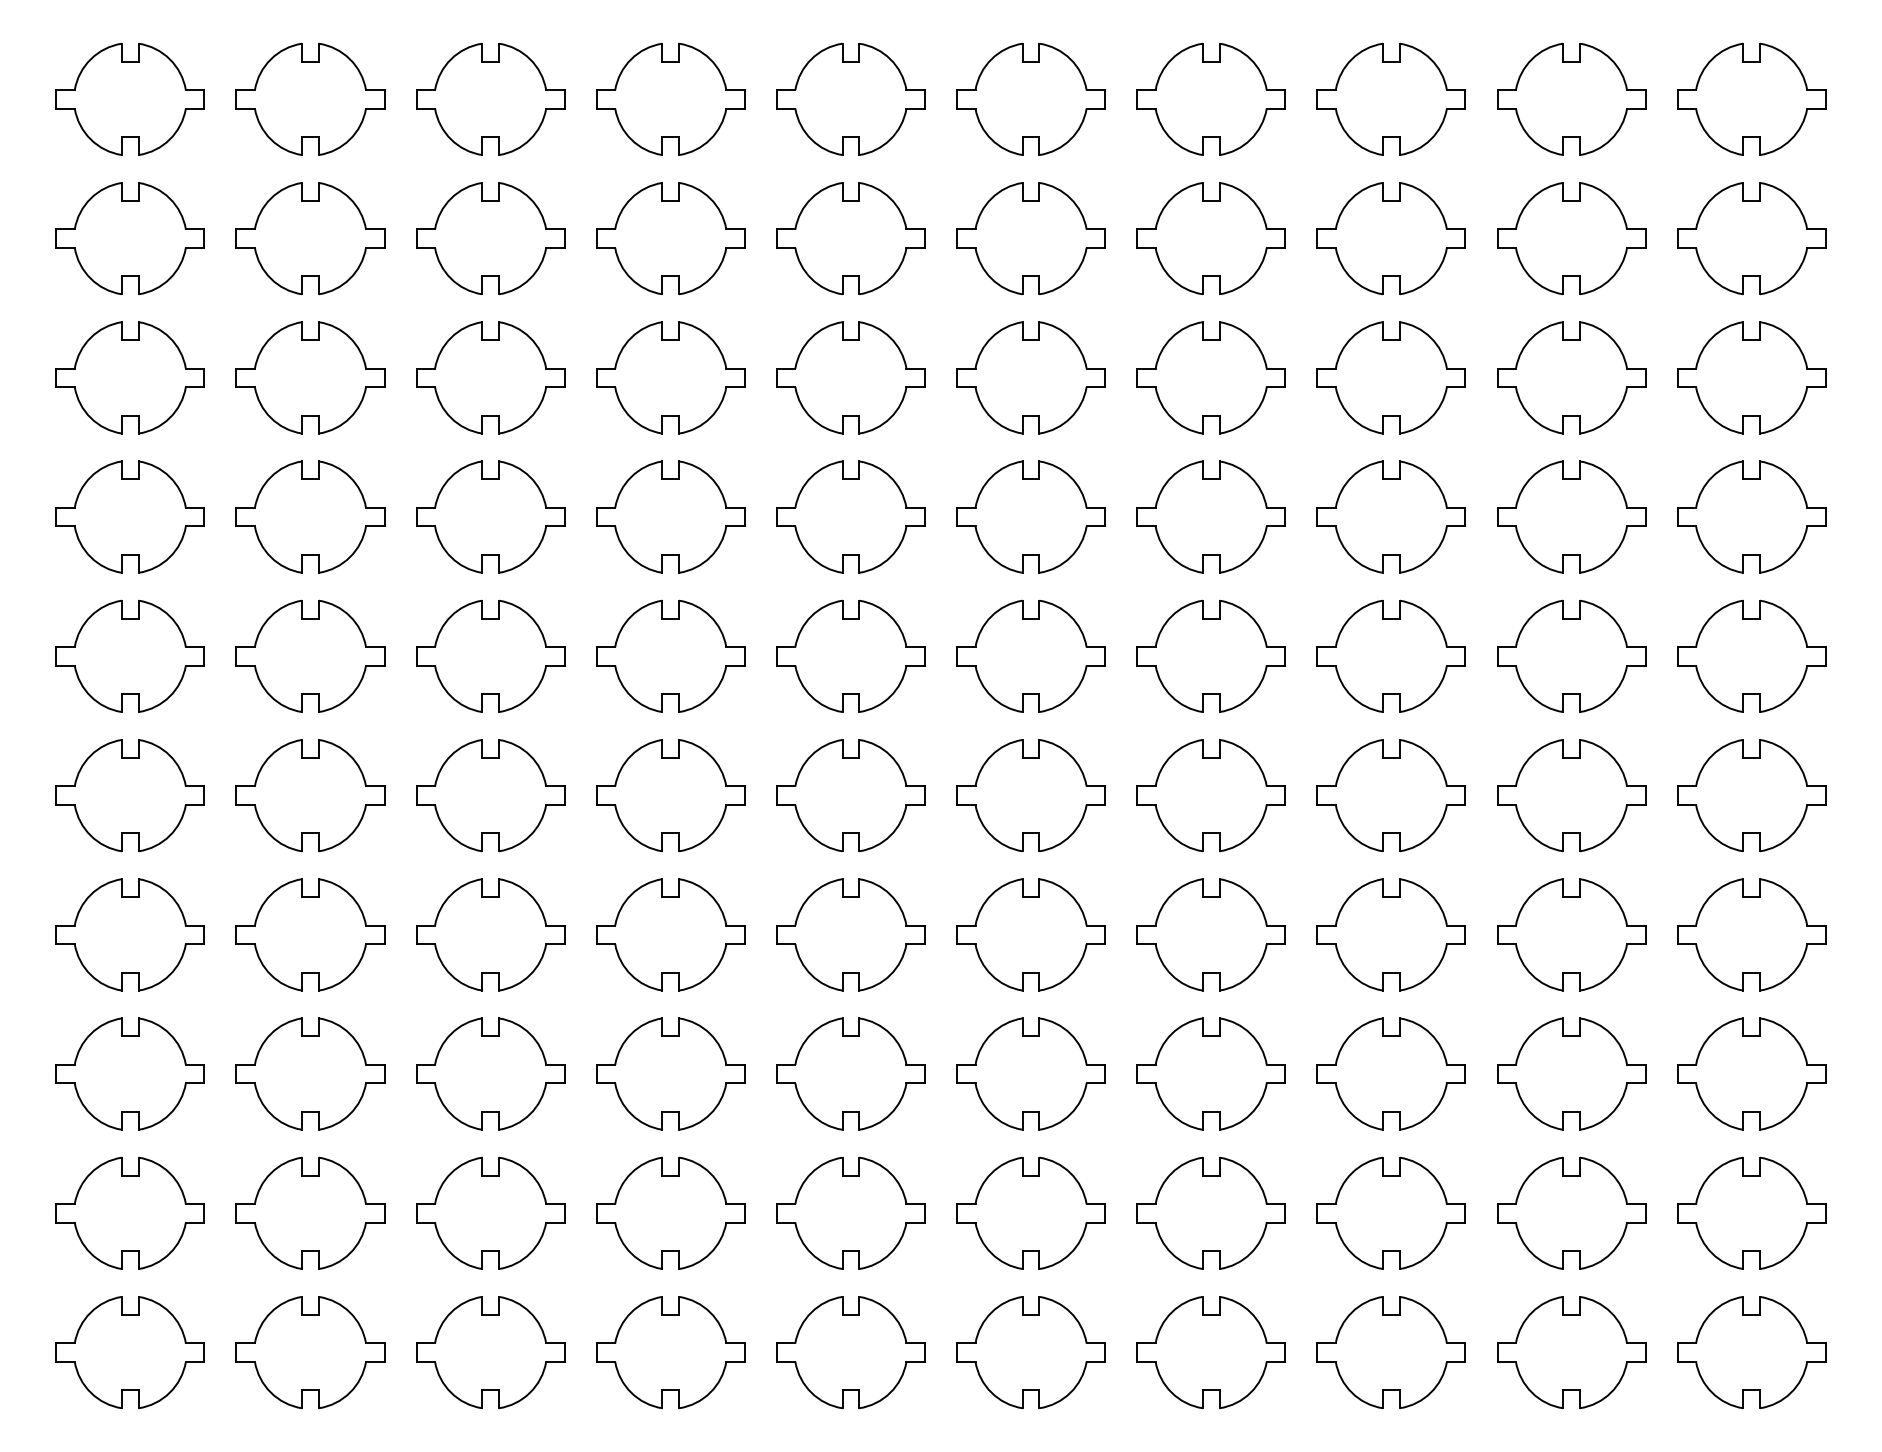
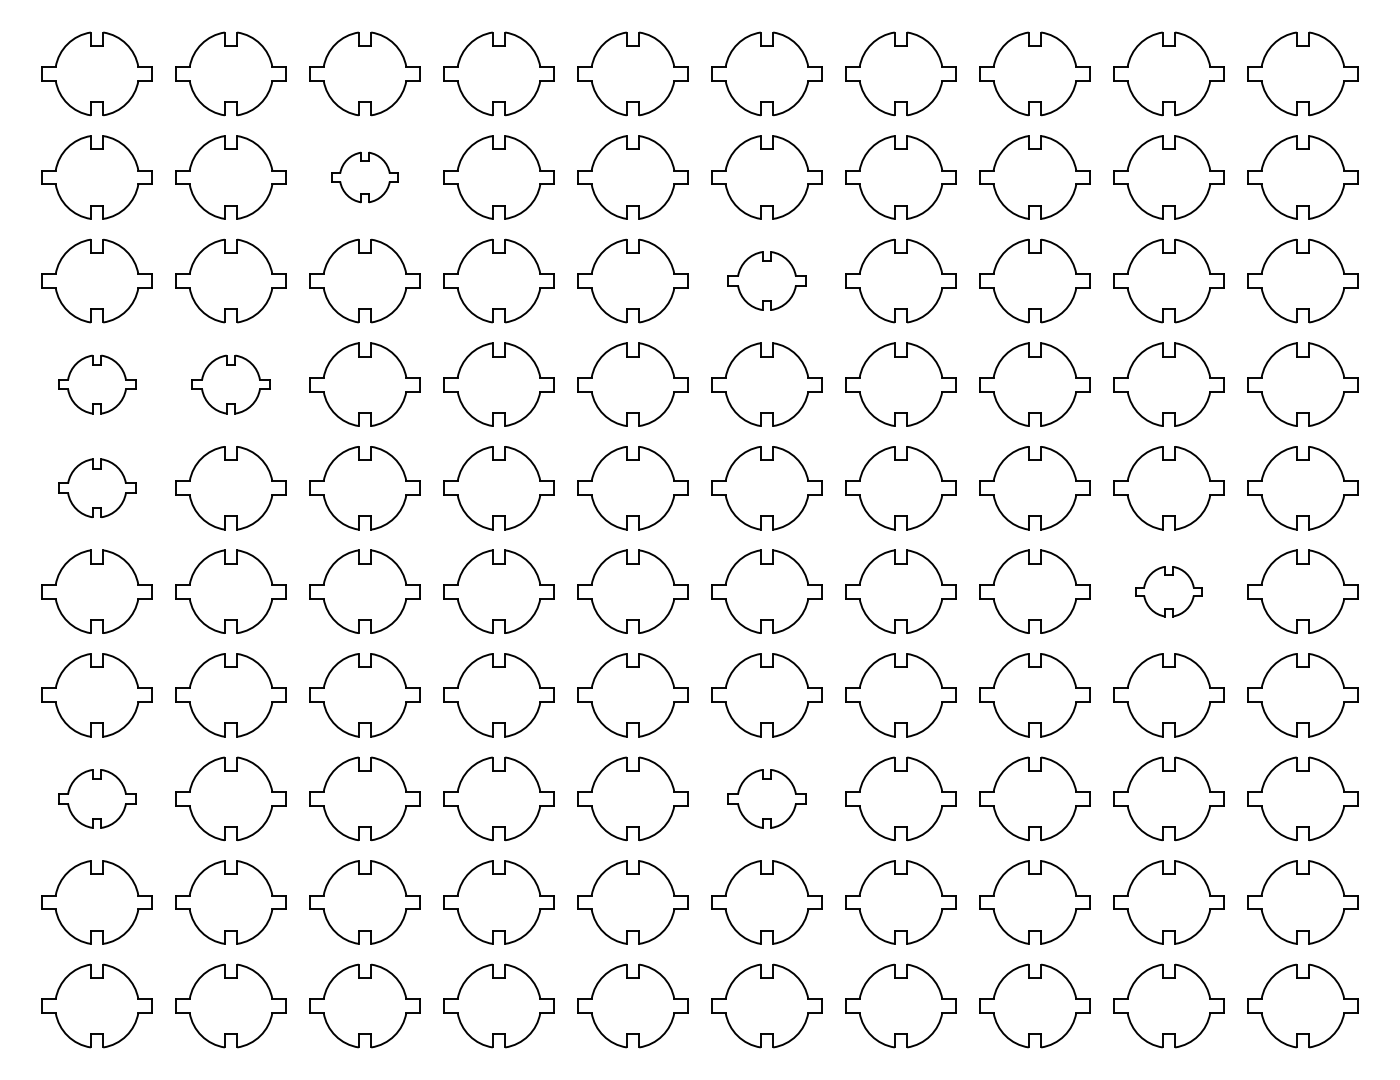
part: (489, 238) -> (364, 177), size x0.6
part: (1030, 377) -> (766, 280), size x0.7
part: (129, 516) -> (96, 384), size x0.7
part: (309, 516) -> (230, 384), size x0.7
part: (129, 656) -> (96, 488), size x0.7
part: (1570, 795) -> (1168, 591), size x0.6
part: (129, 1073) -> (96, 798), size x0.7
part: (1030, 1073) -> (766, 798), size x0.7

